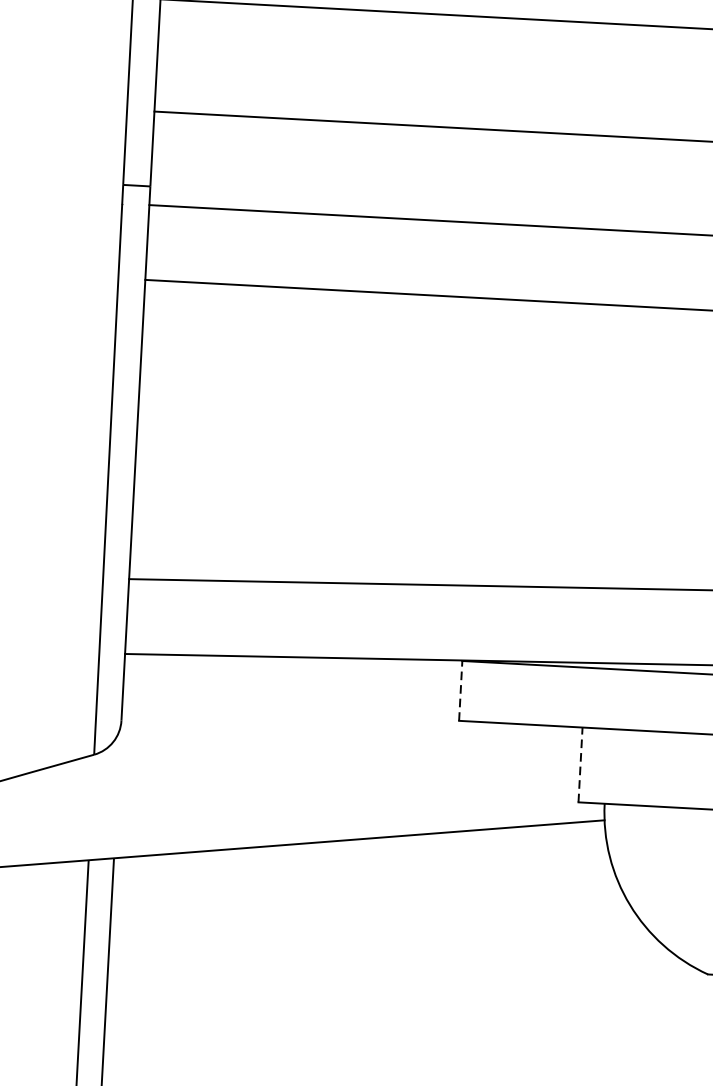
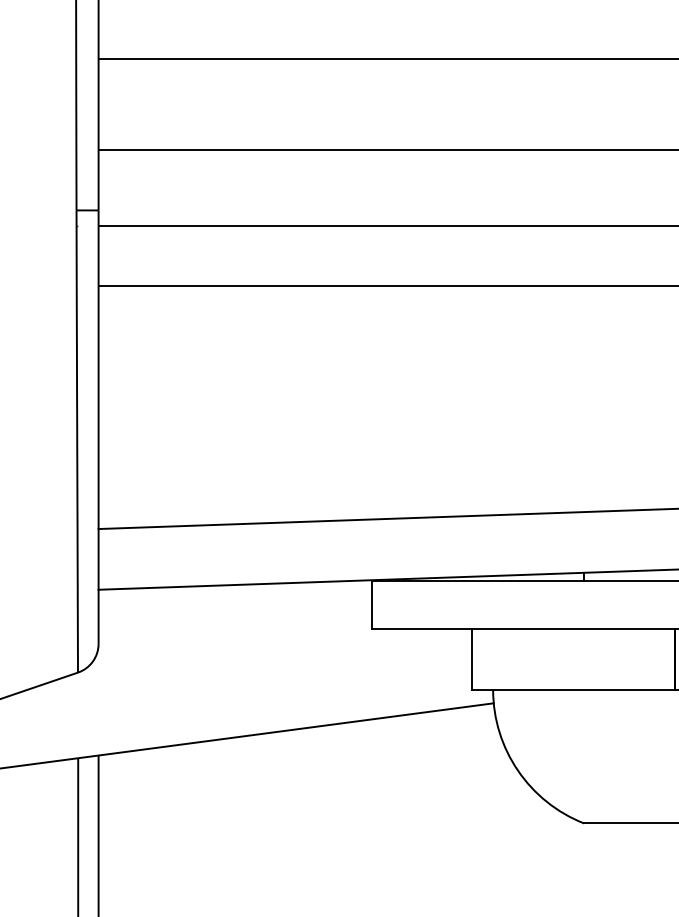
line: (460, 690) -> (371, 604), dashed -> solid
line: (580, 764) -> (471, 659), dashed -> solid

